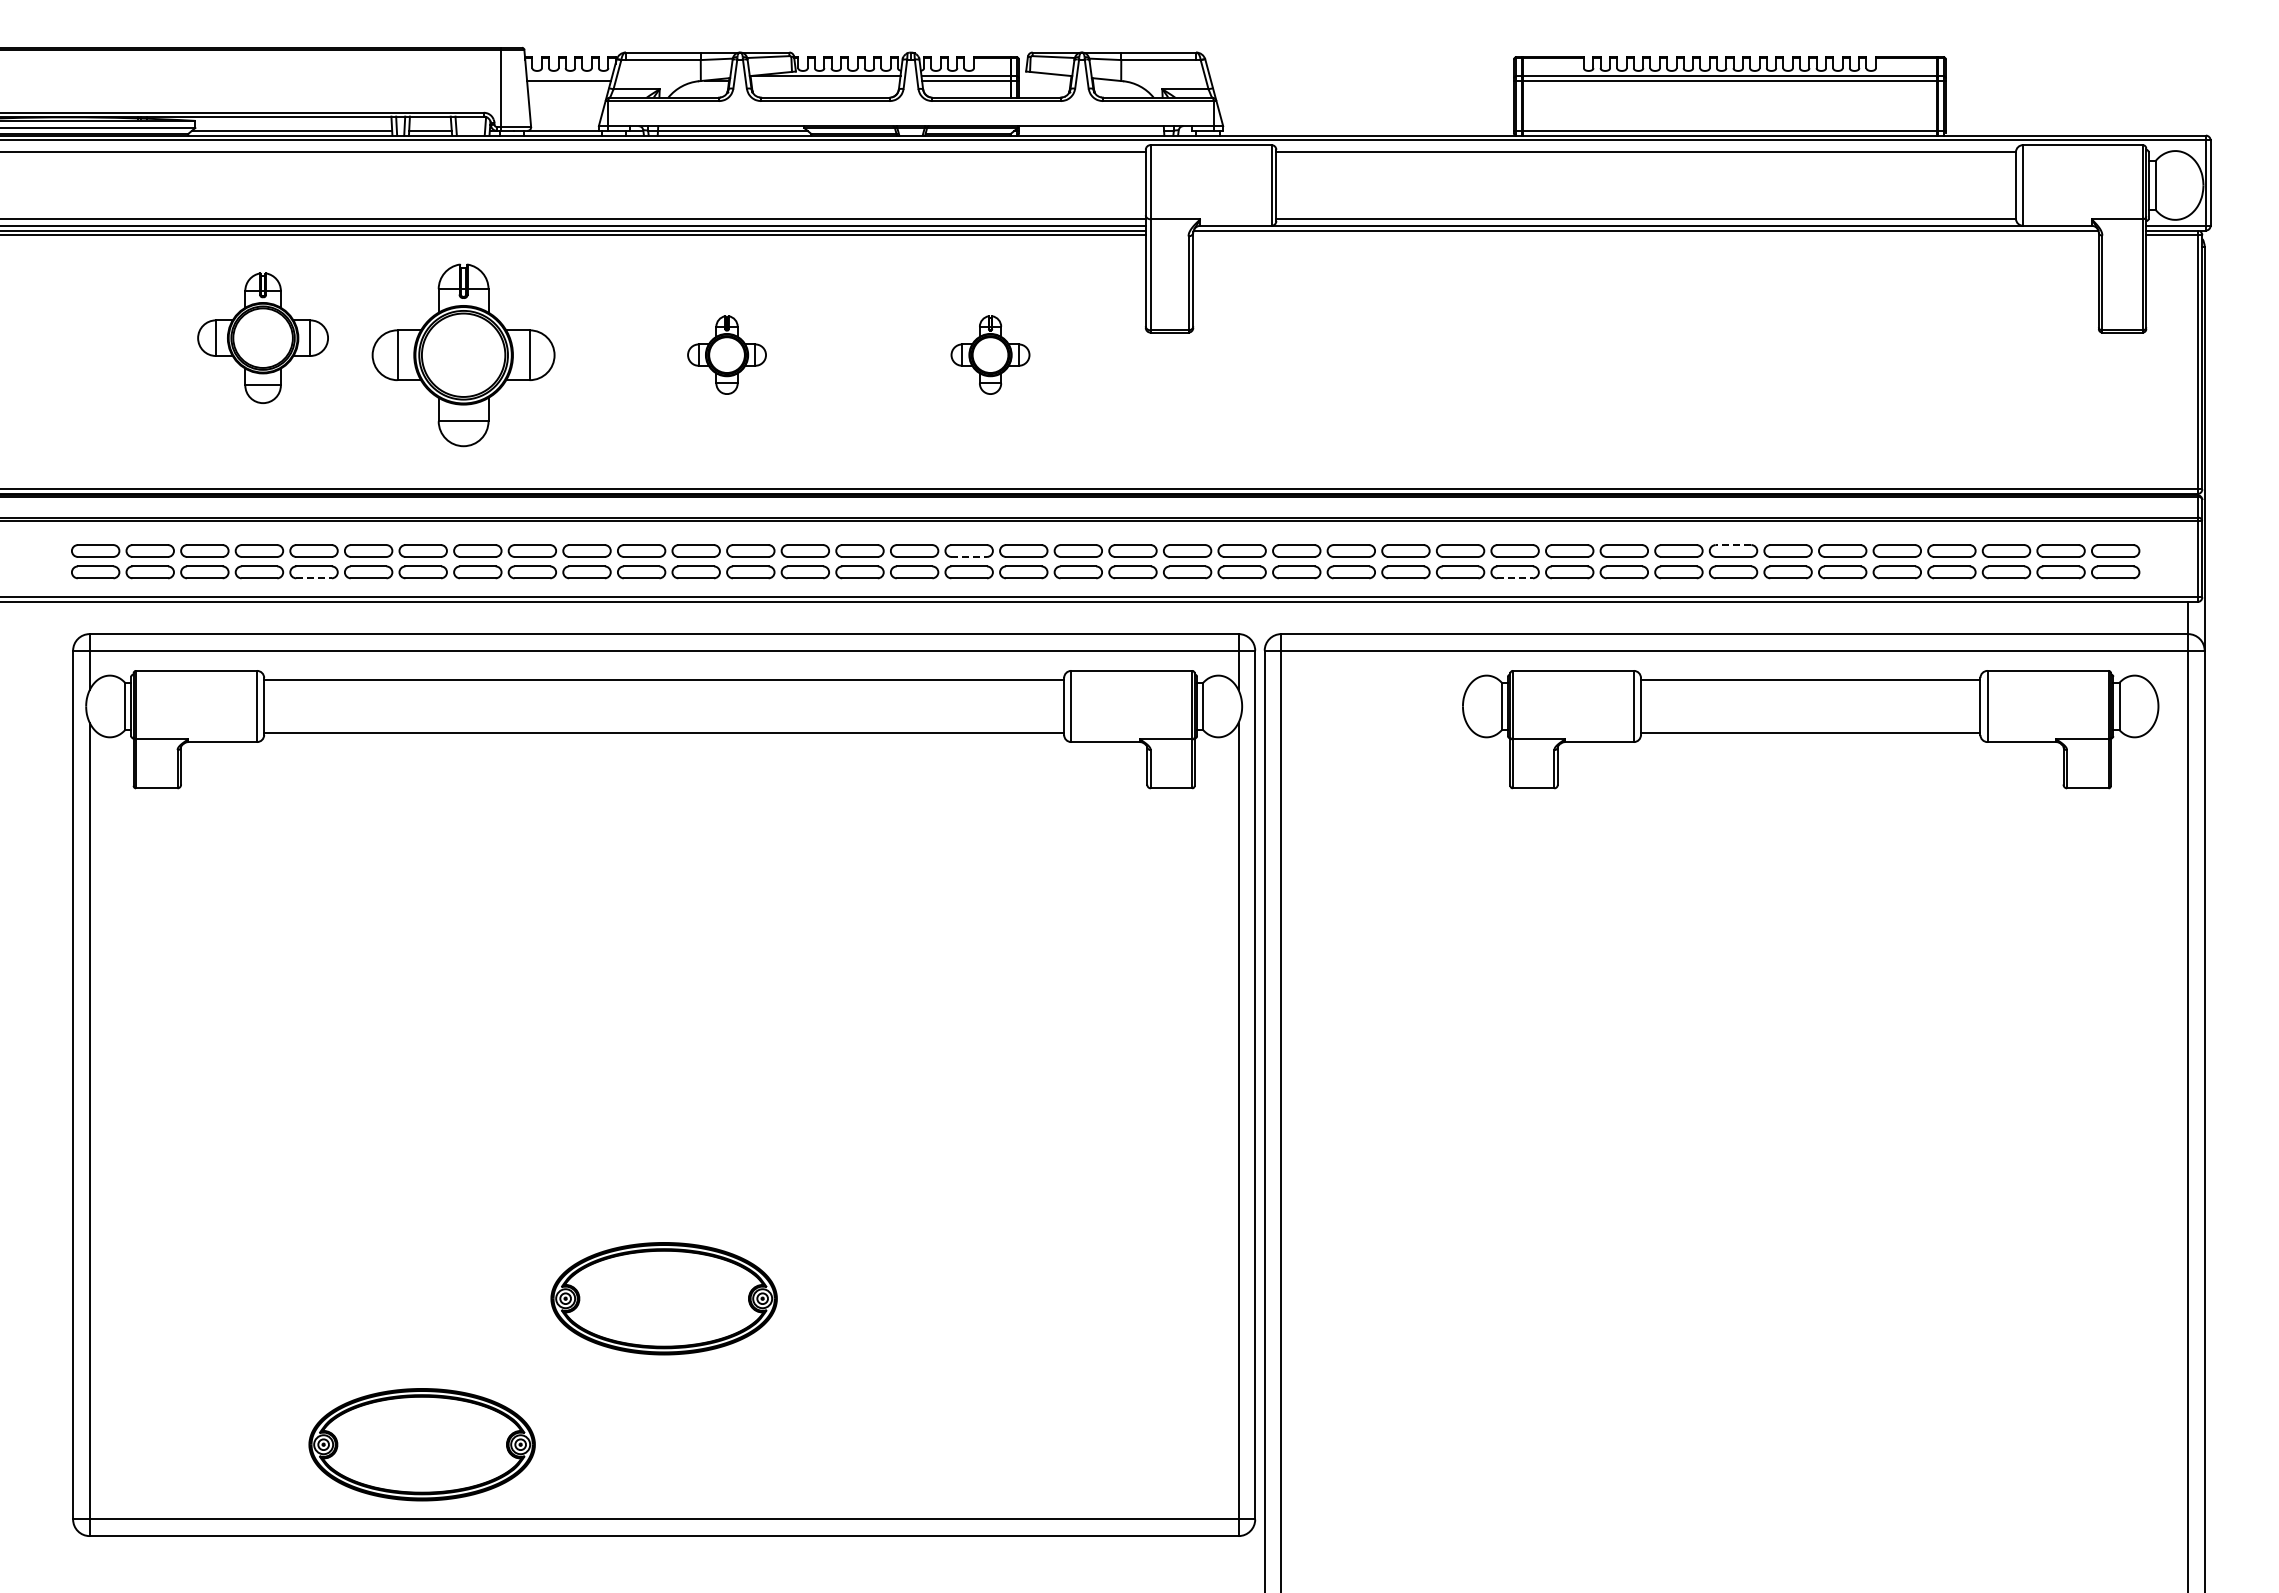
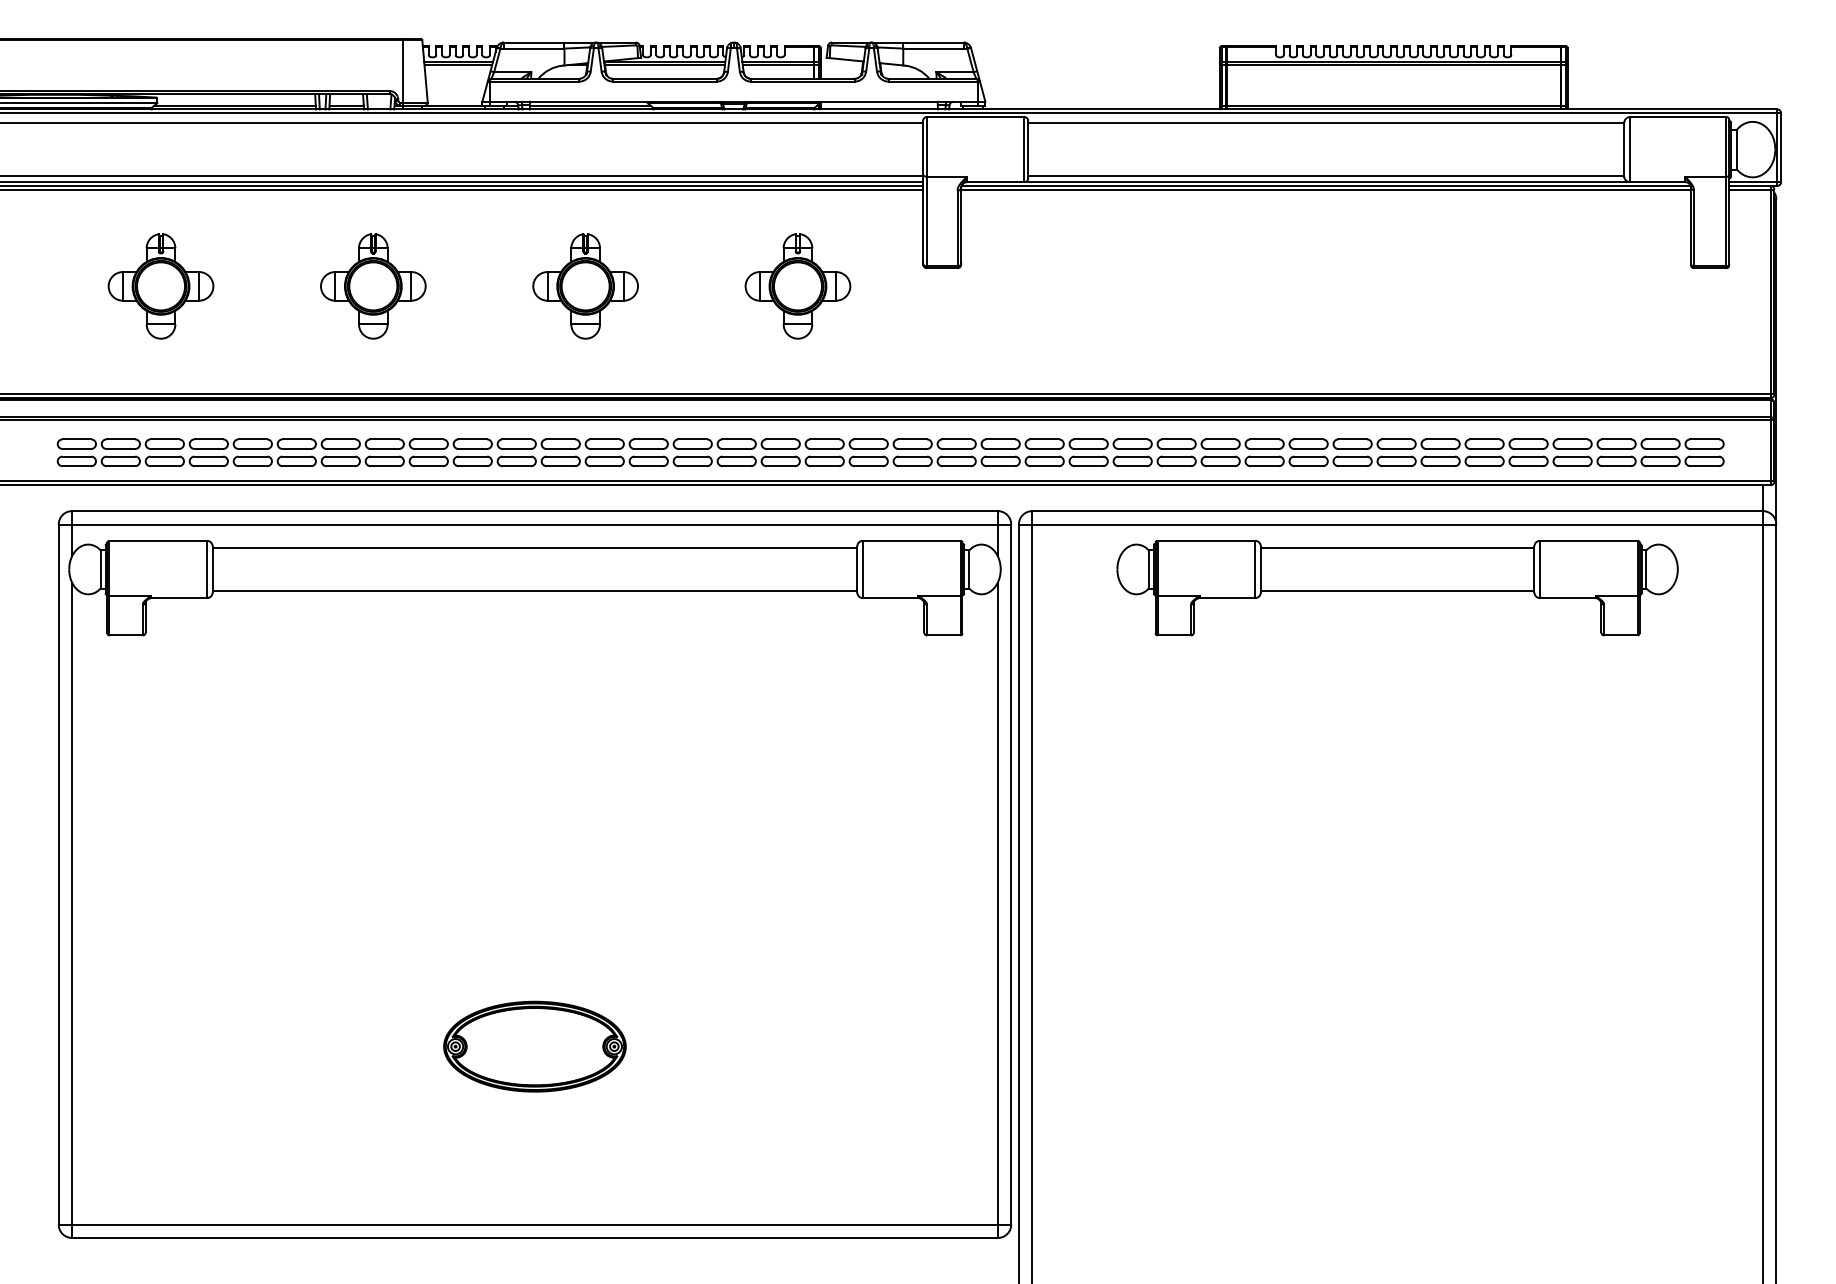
line: (569, 76) -> (458, 61), added
line: (825, 80) -> (664, 65), added
line: (1645, 235) -> (1325, 189), added
part: (262, 337) -> (160, 285), moved
part: (463, 354) -> (373, 285), size x0.71
part: (726, 354) -> (585, 285), size x1.67
part: (990, 354) -> (797, 285), size x1.67
line: (1733, 545) -> (1396, 439), dashed -> solid
line: (969, 556) -> (781, 448), dashed -> solid
line: (314, 578) -> (253, 466), dashed -> solid
line: (1515, 578) -> (1220, 466), dashed -> solid
part: (1810, 729) -> (1397, 588), moved
part: (421, 1444) -> (339, 1164), removed

